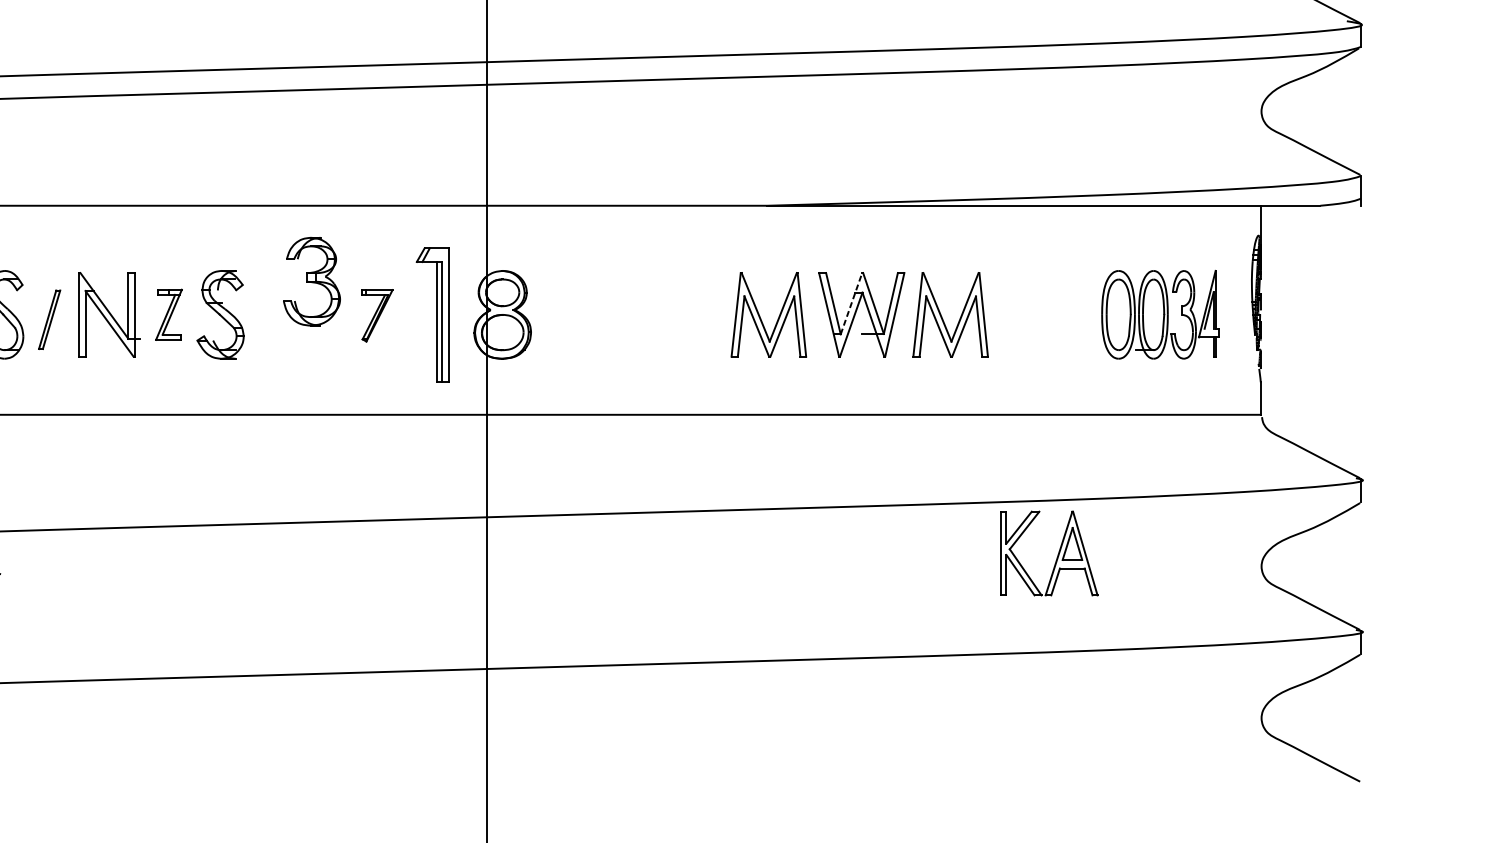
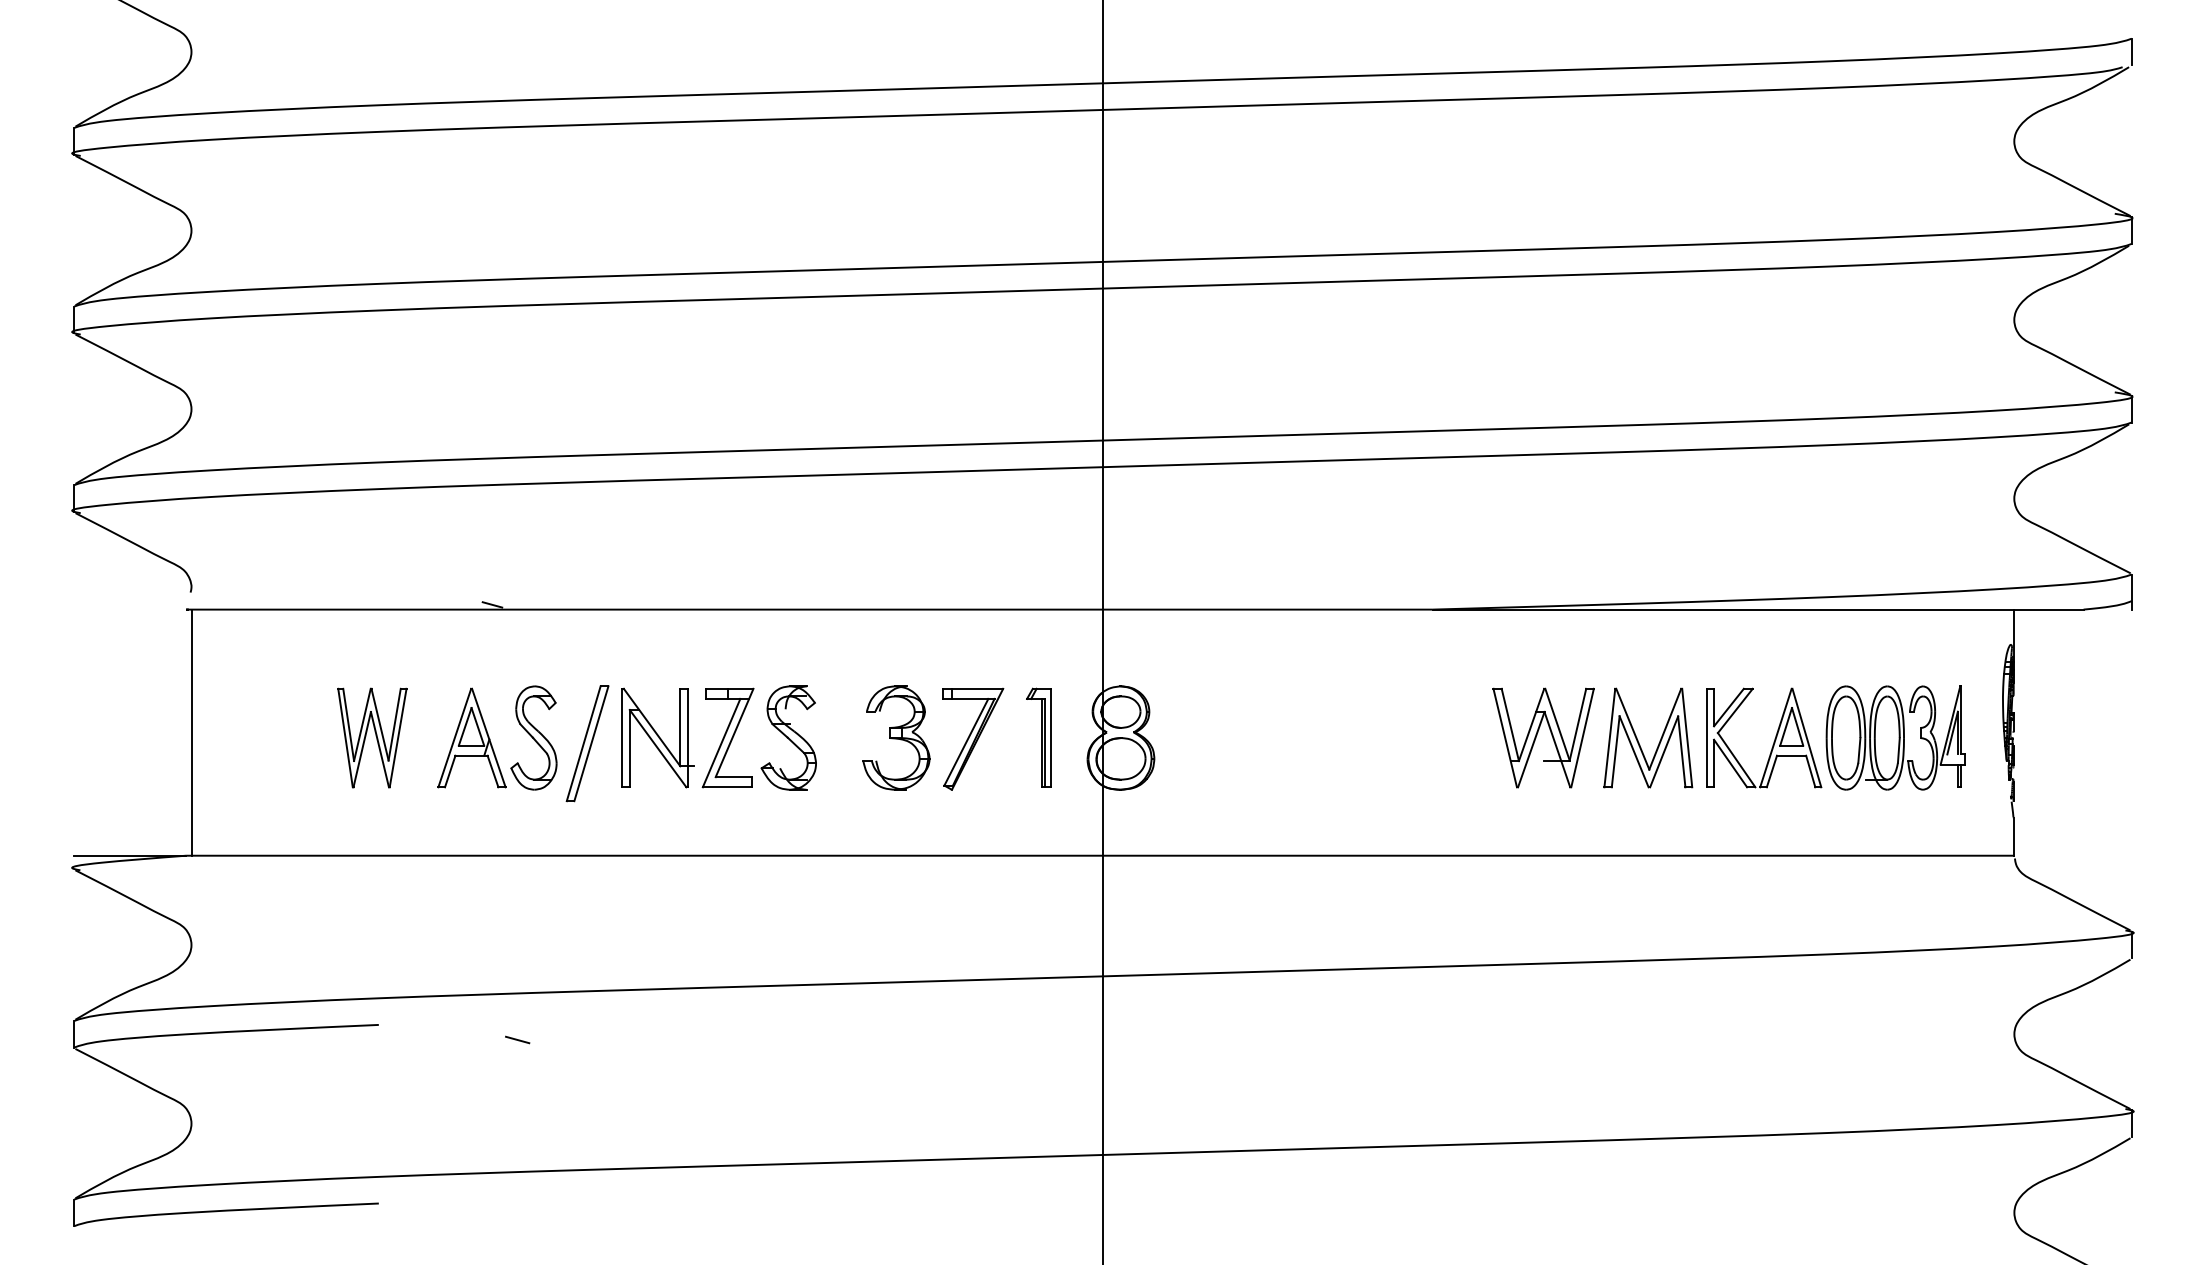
part: (312, 281) -> (896, 737), moved
line: (851, 303) -> (1531, 724), dashed -> solid
part: (168, 314) -> (727, 737), size x1.67
part: (432, 314) -> (1038, 737), size x0.62
part: (377, 315) -> (973, 738), size x1.67
part: (761, 318) -> (1425, 742), removed
part: (49, 319) -> (587, 743), size x1.67
part: (1056, 556) -> (1773, 741), moved

